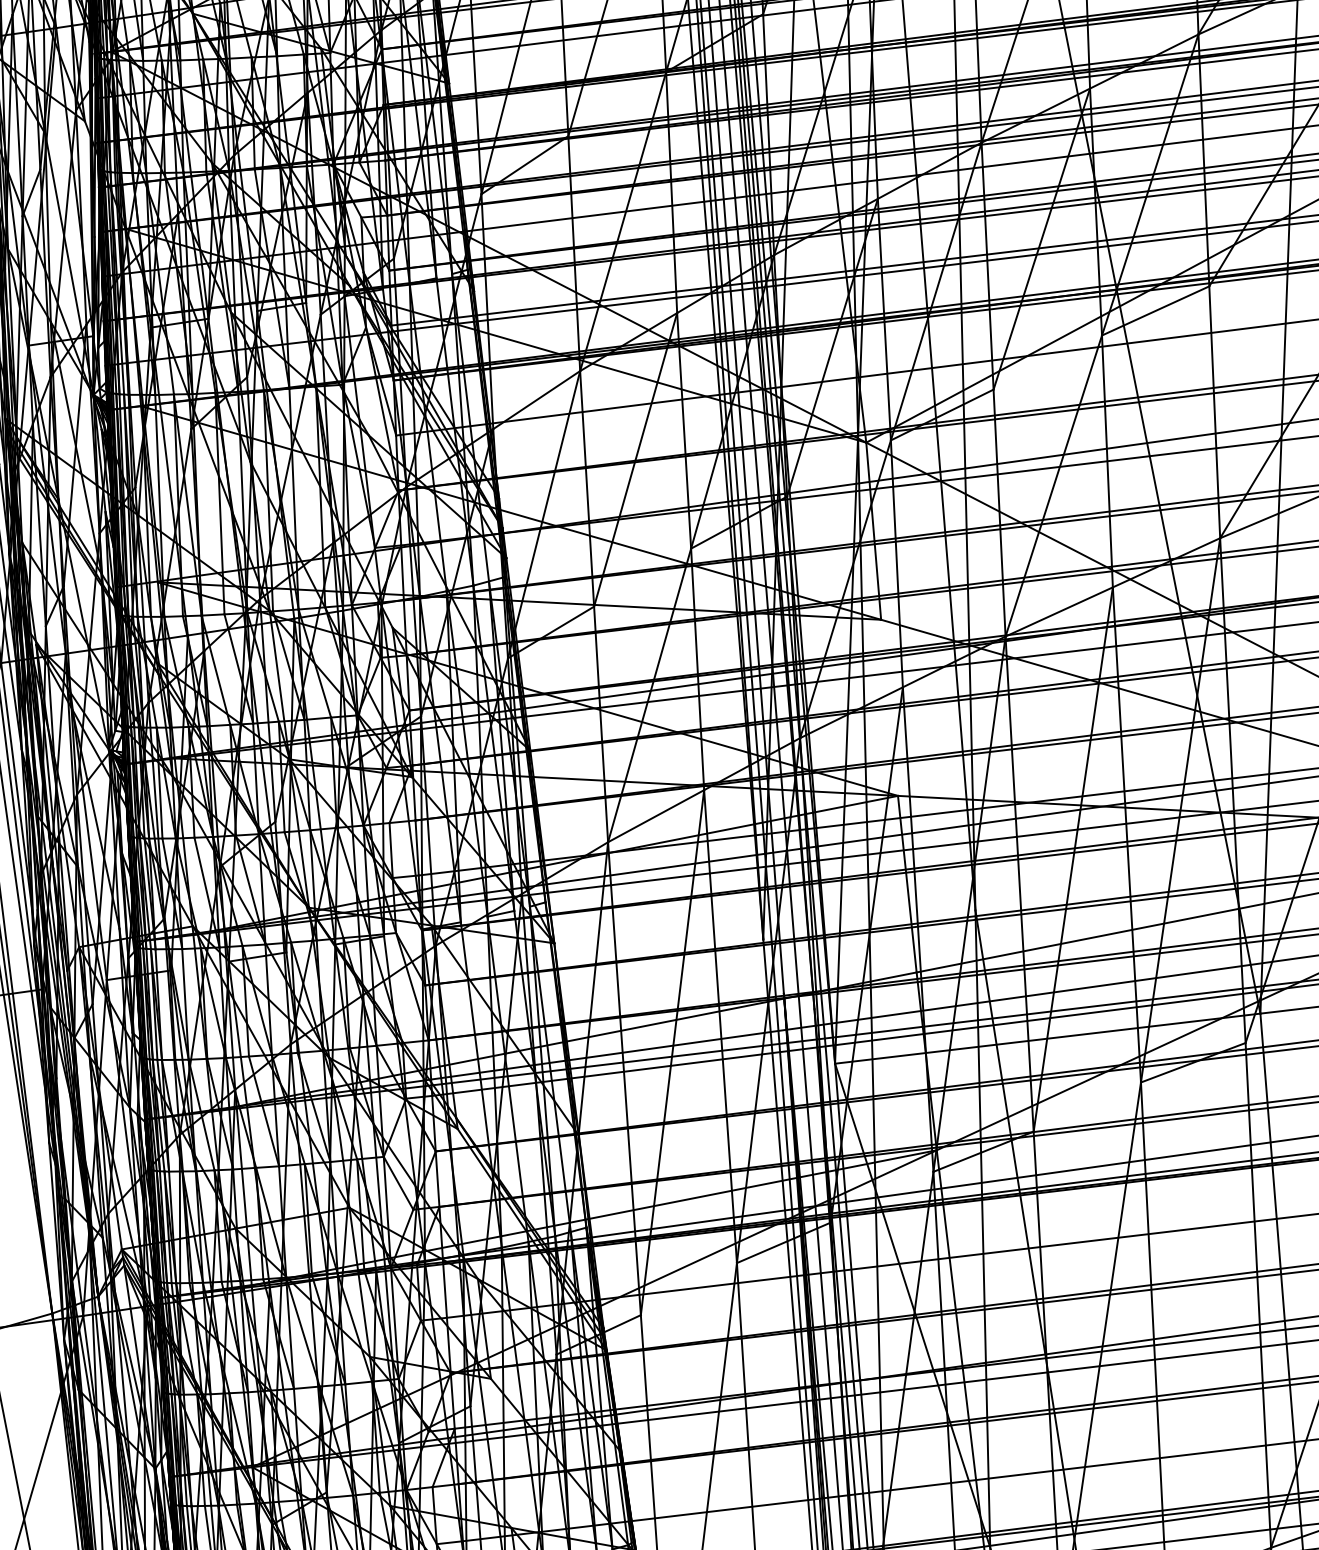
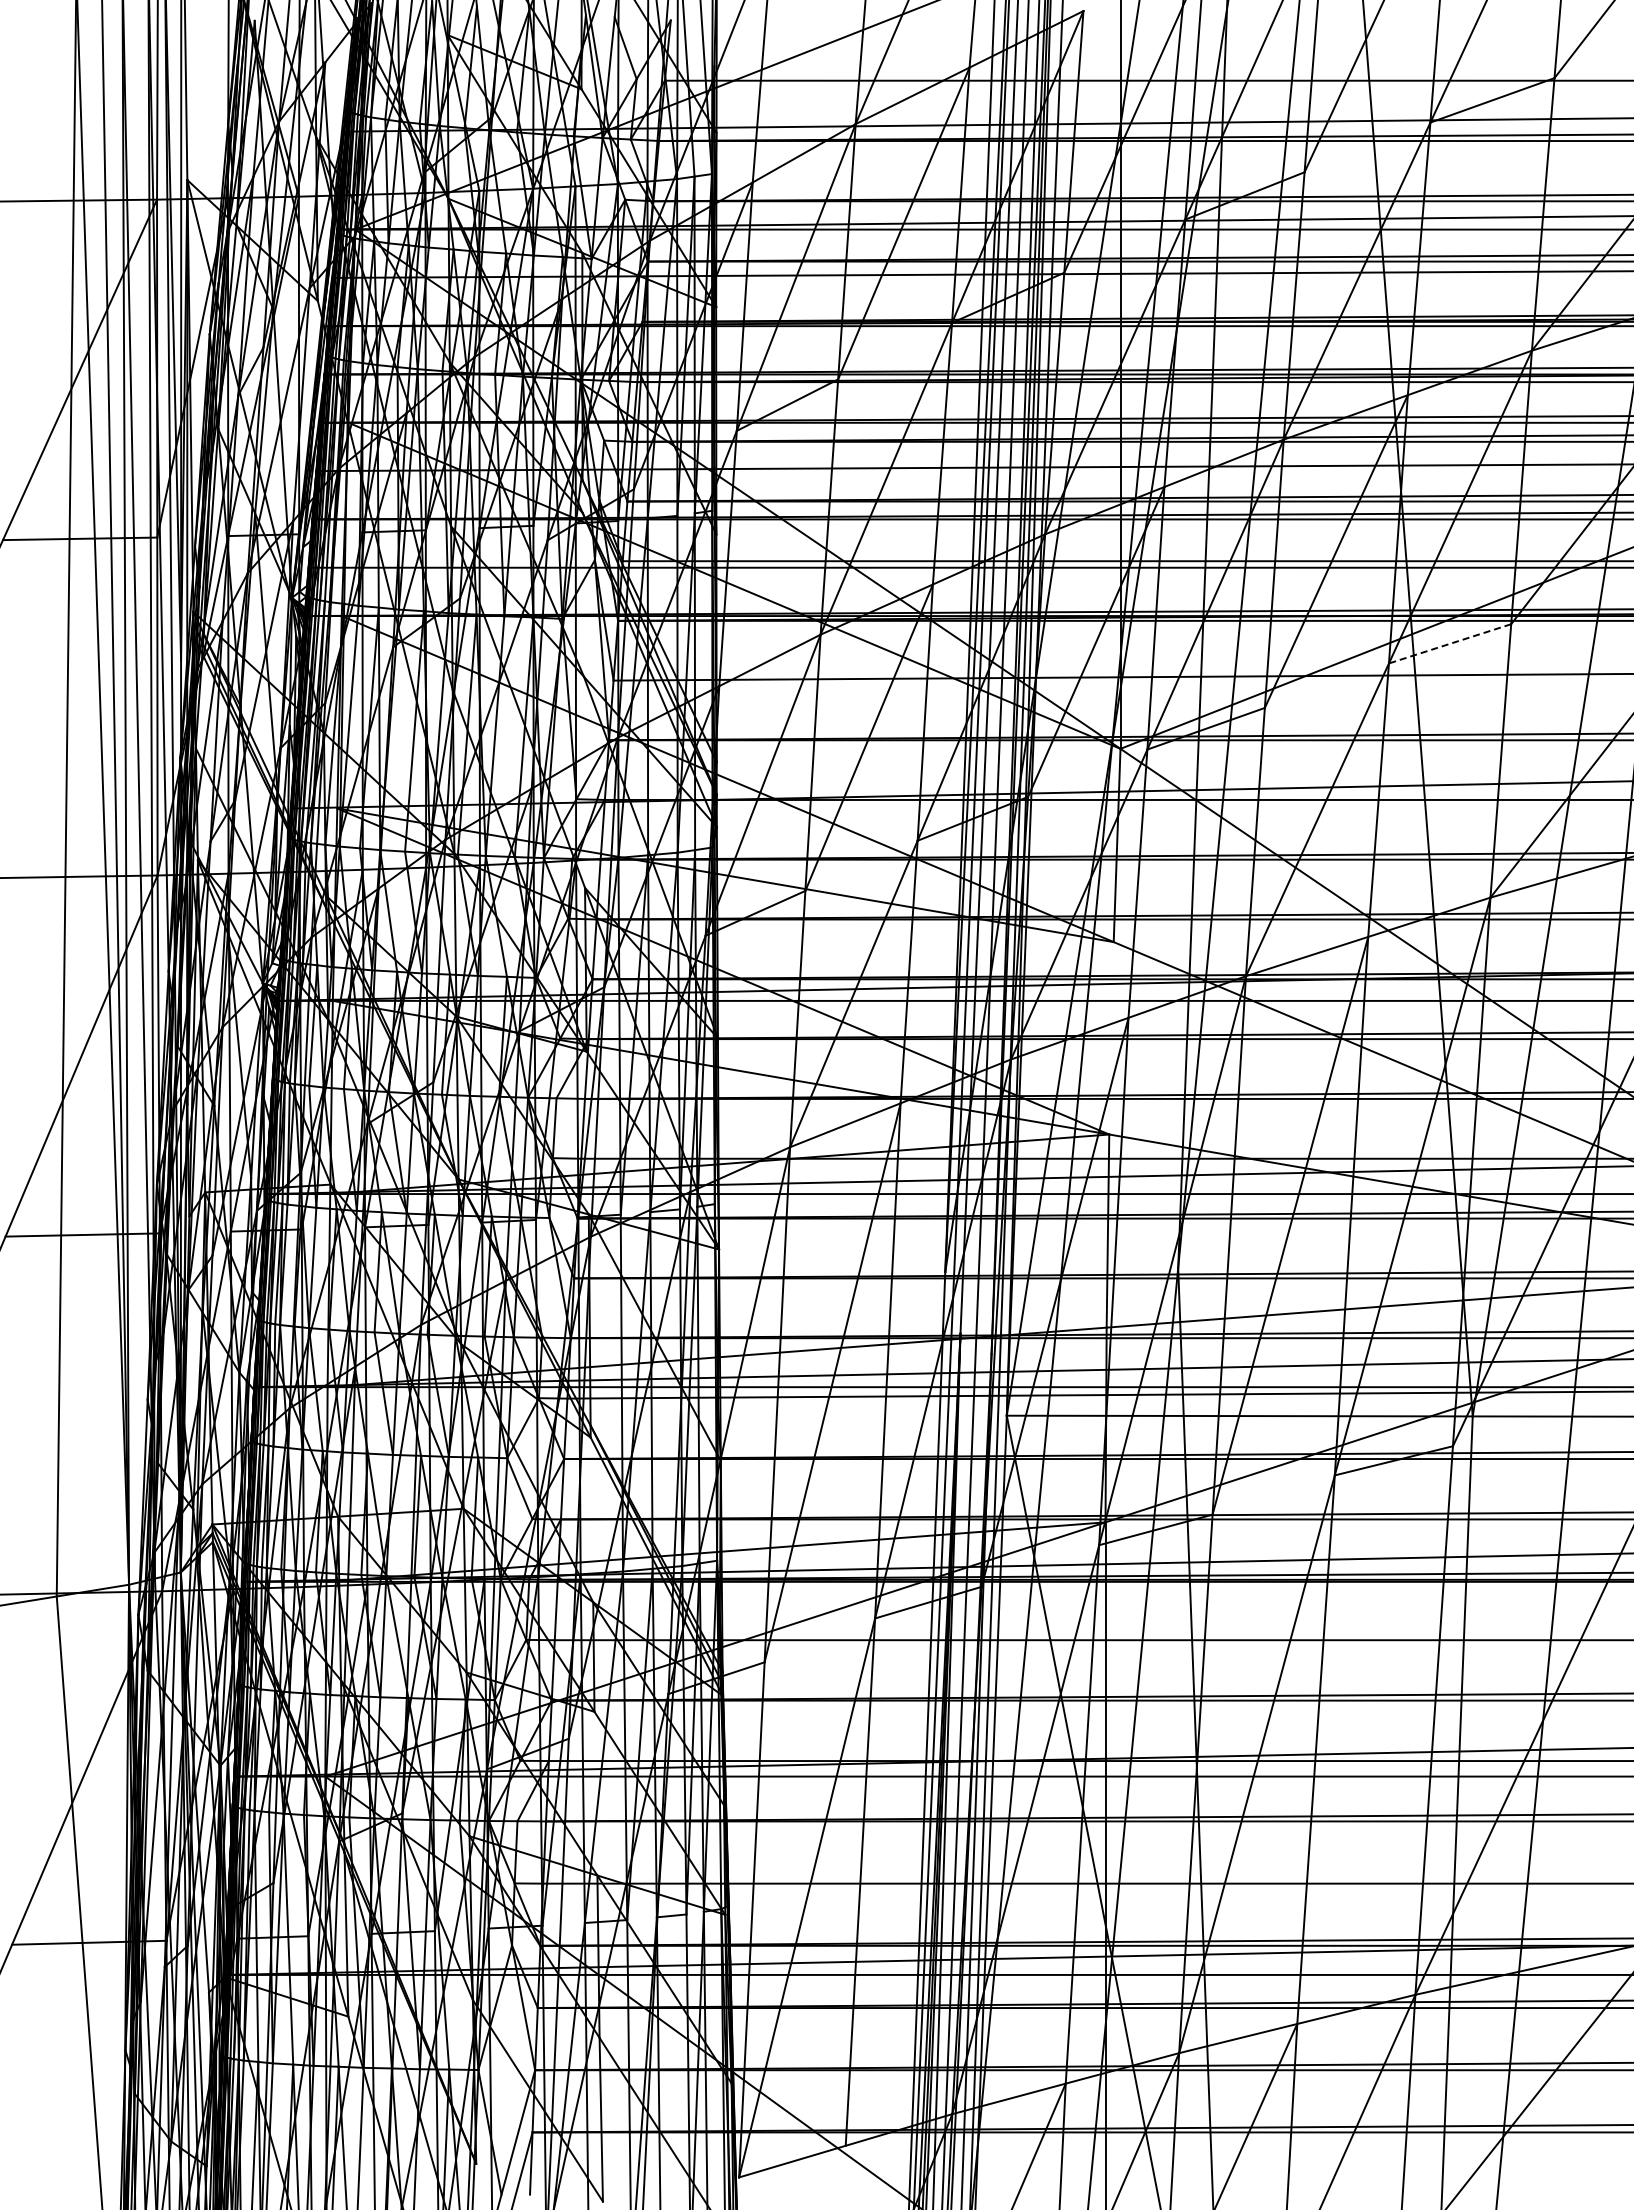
line: (1155, 310) -> (1449, 643), solid -> dashed

